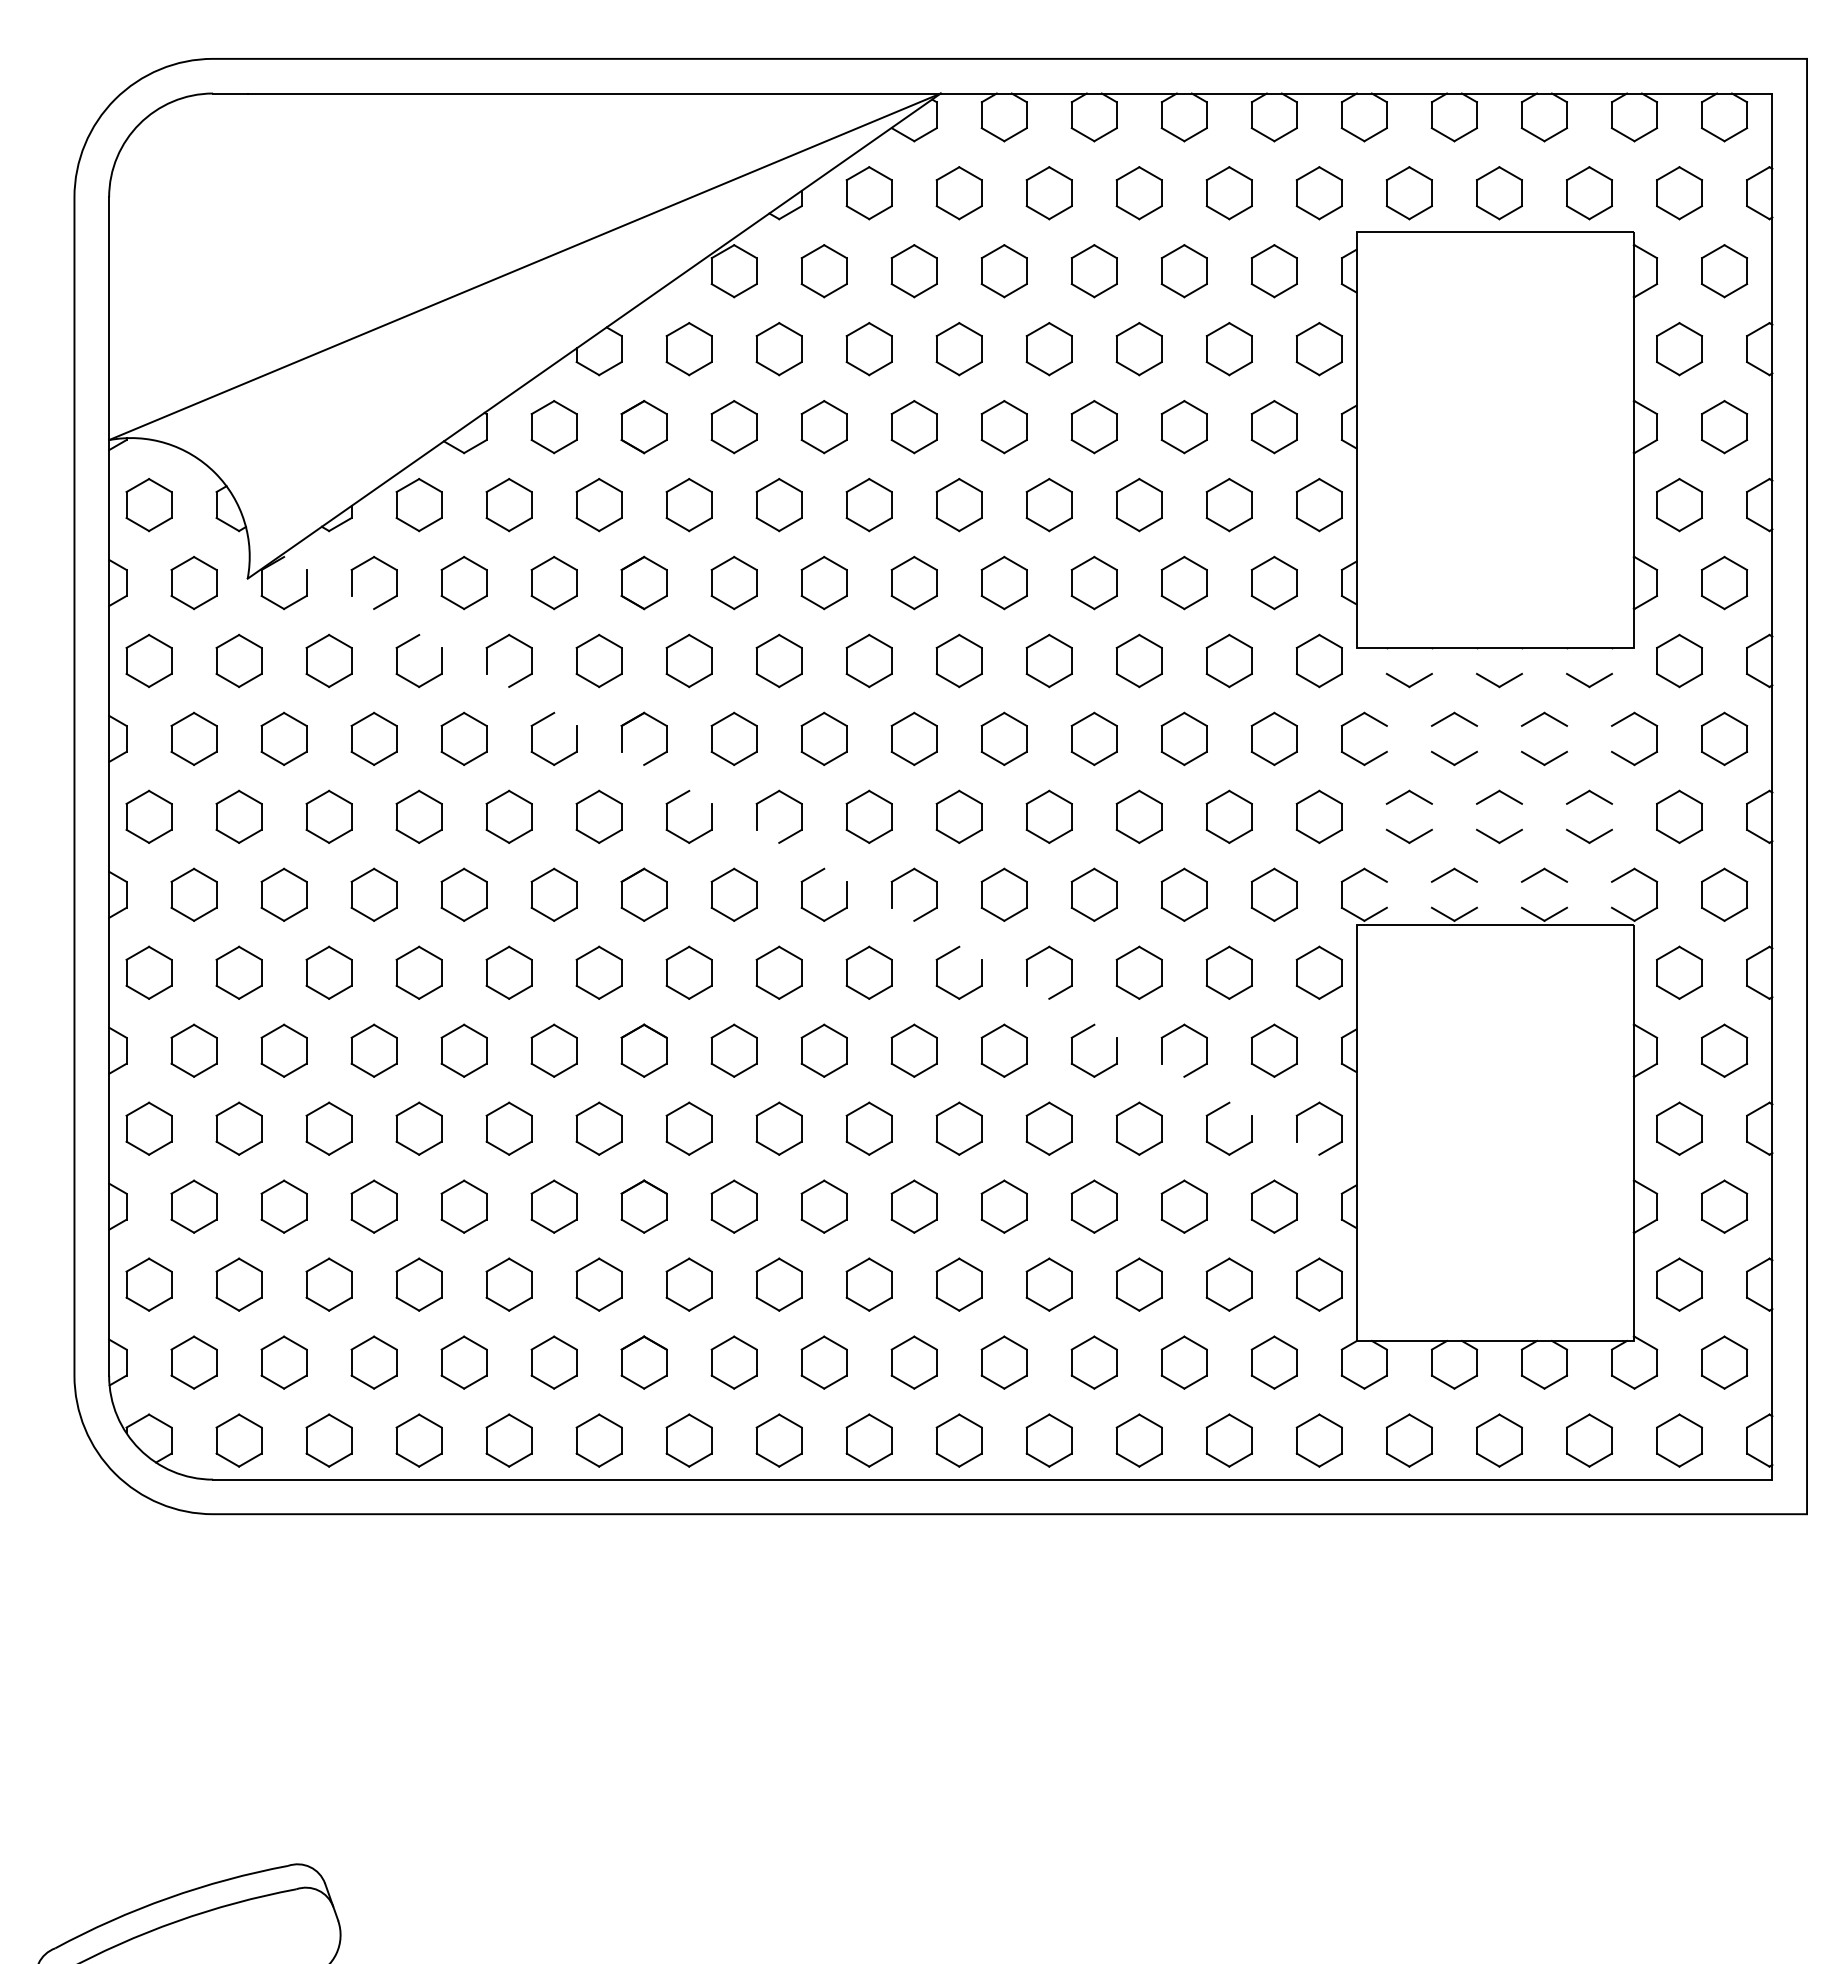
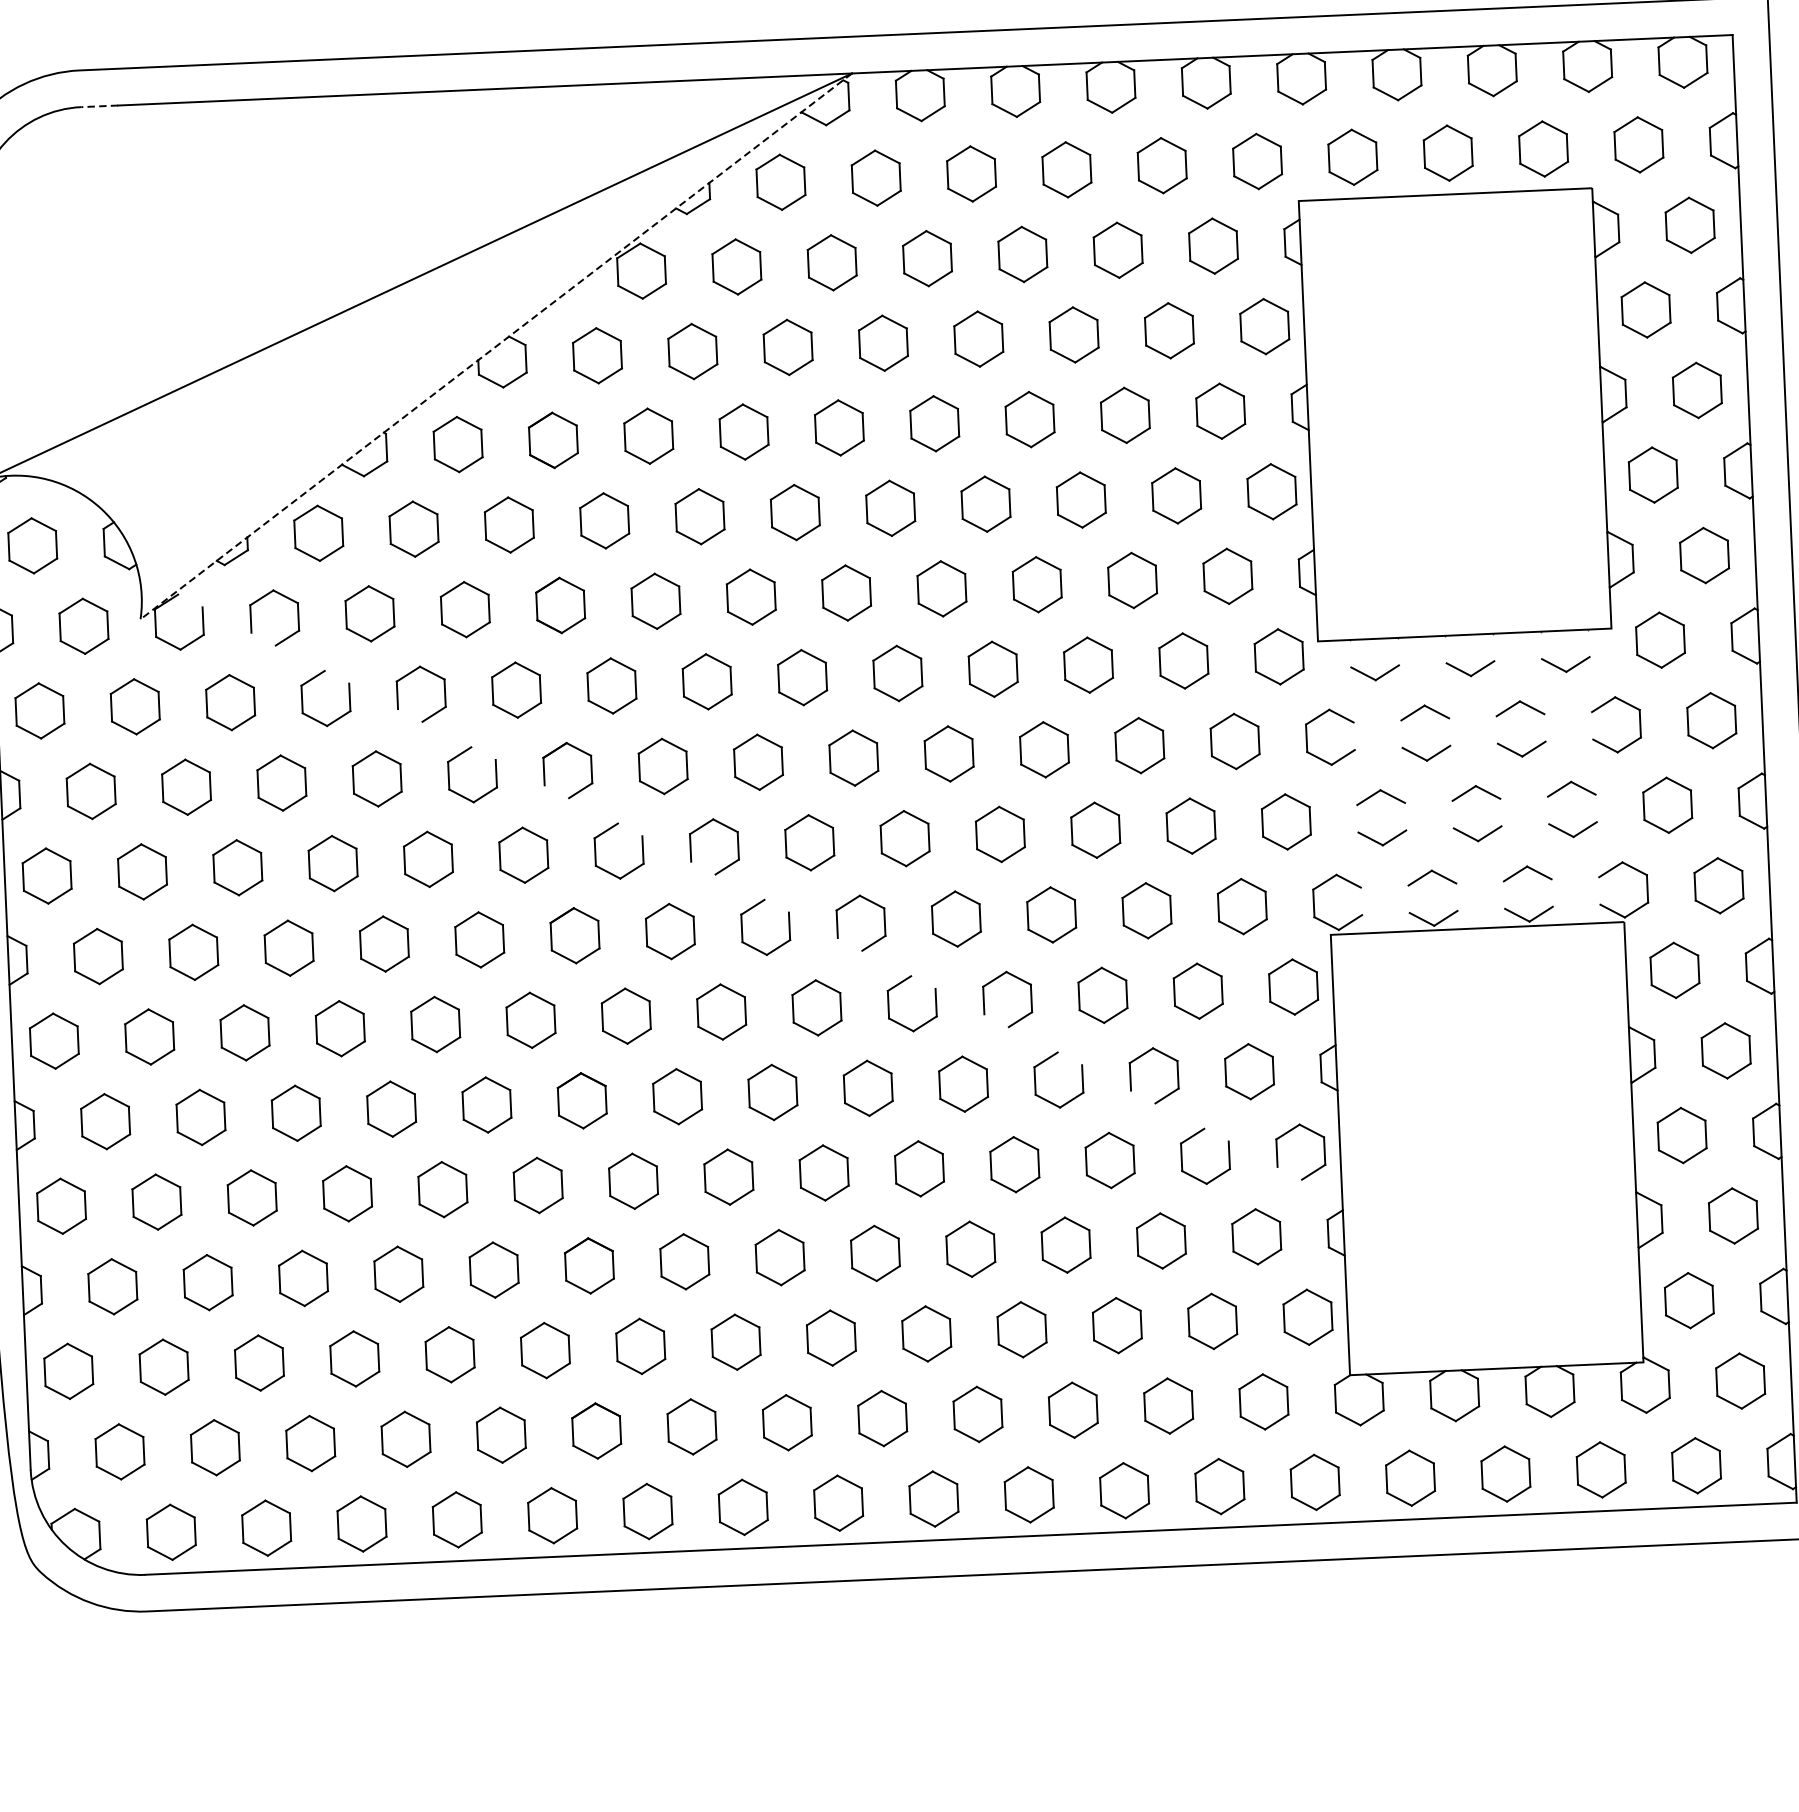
line: (229, 93) -> (98, 106), solid -> dashed
line: (594, 336) -> (496, 346), solid -> dashed

